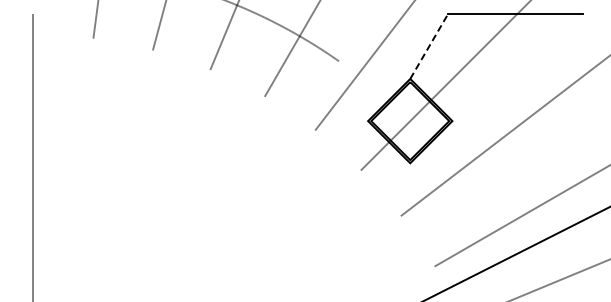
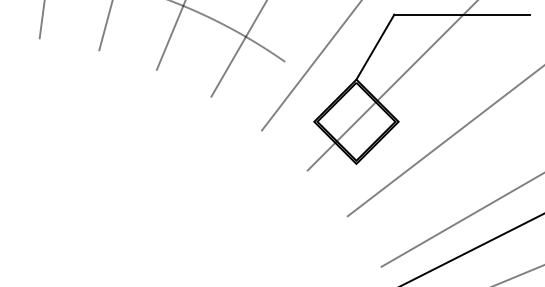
line: (429, 46) -> (375, 47), dashed -> solid

